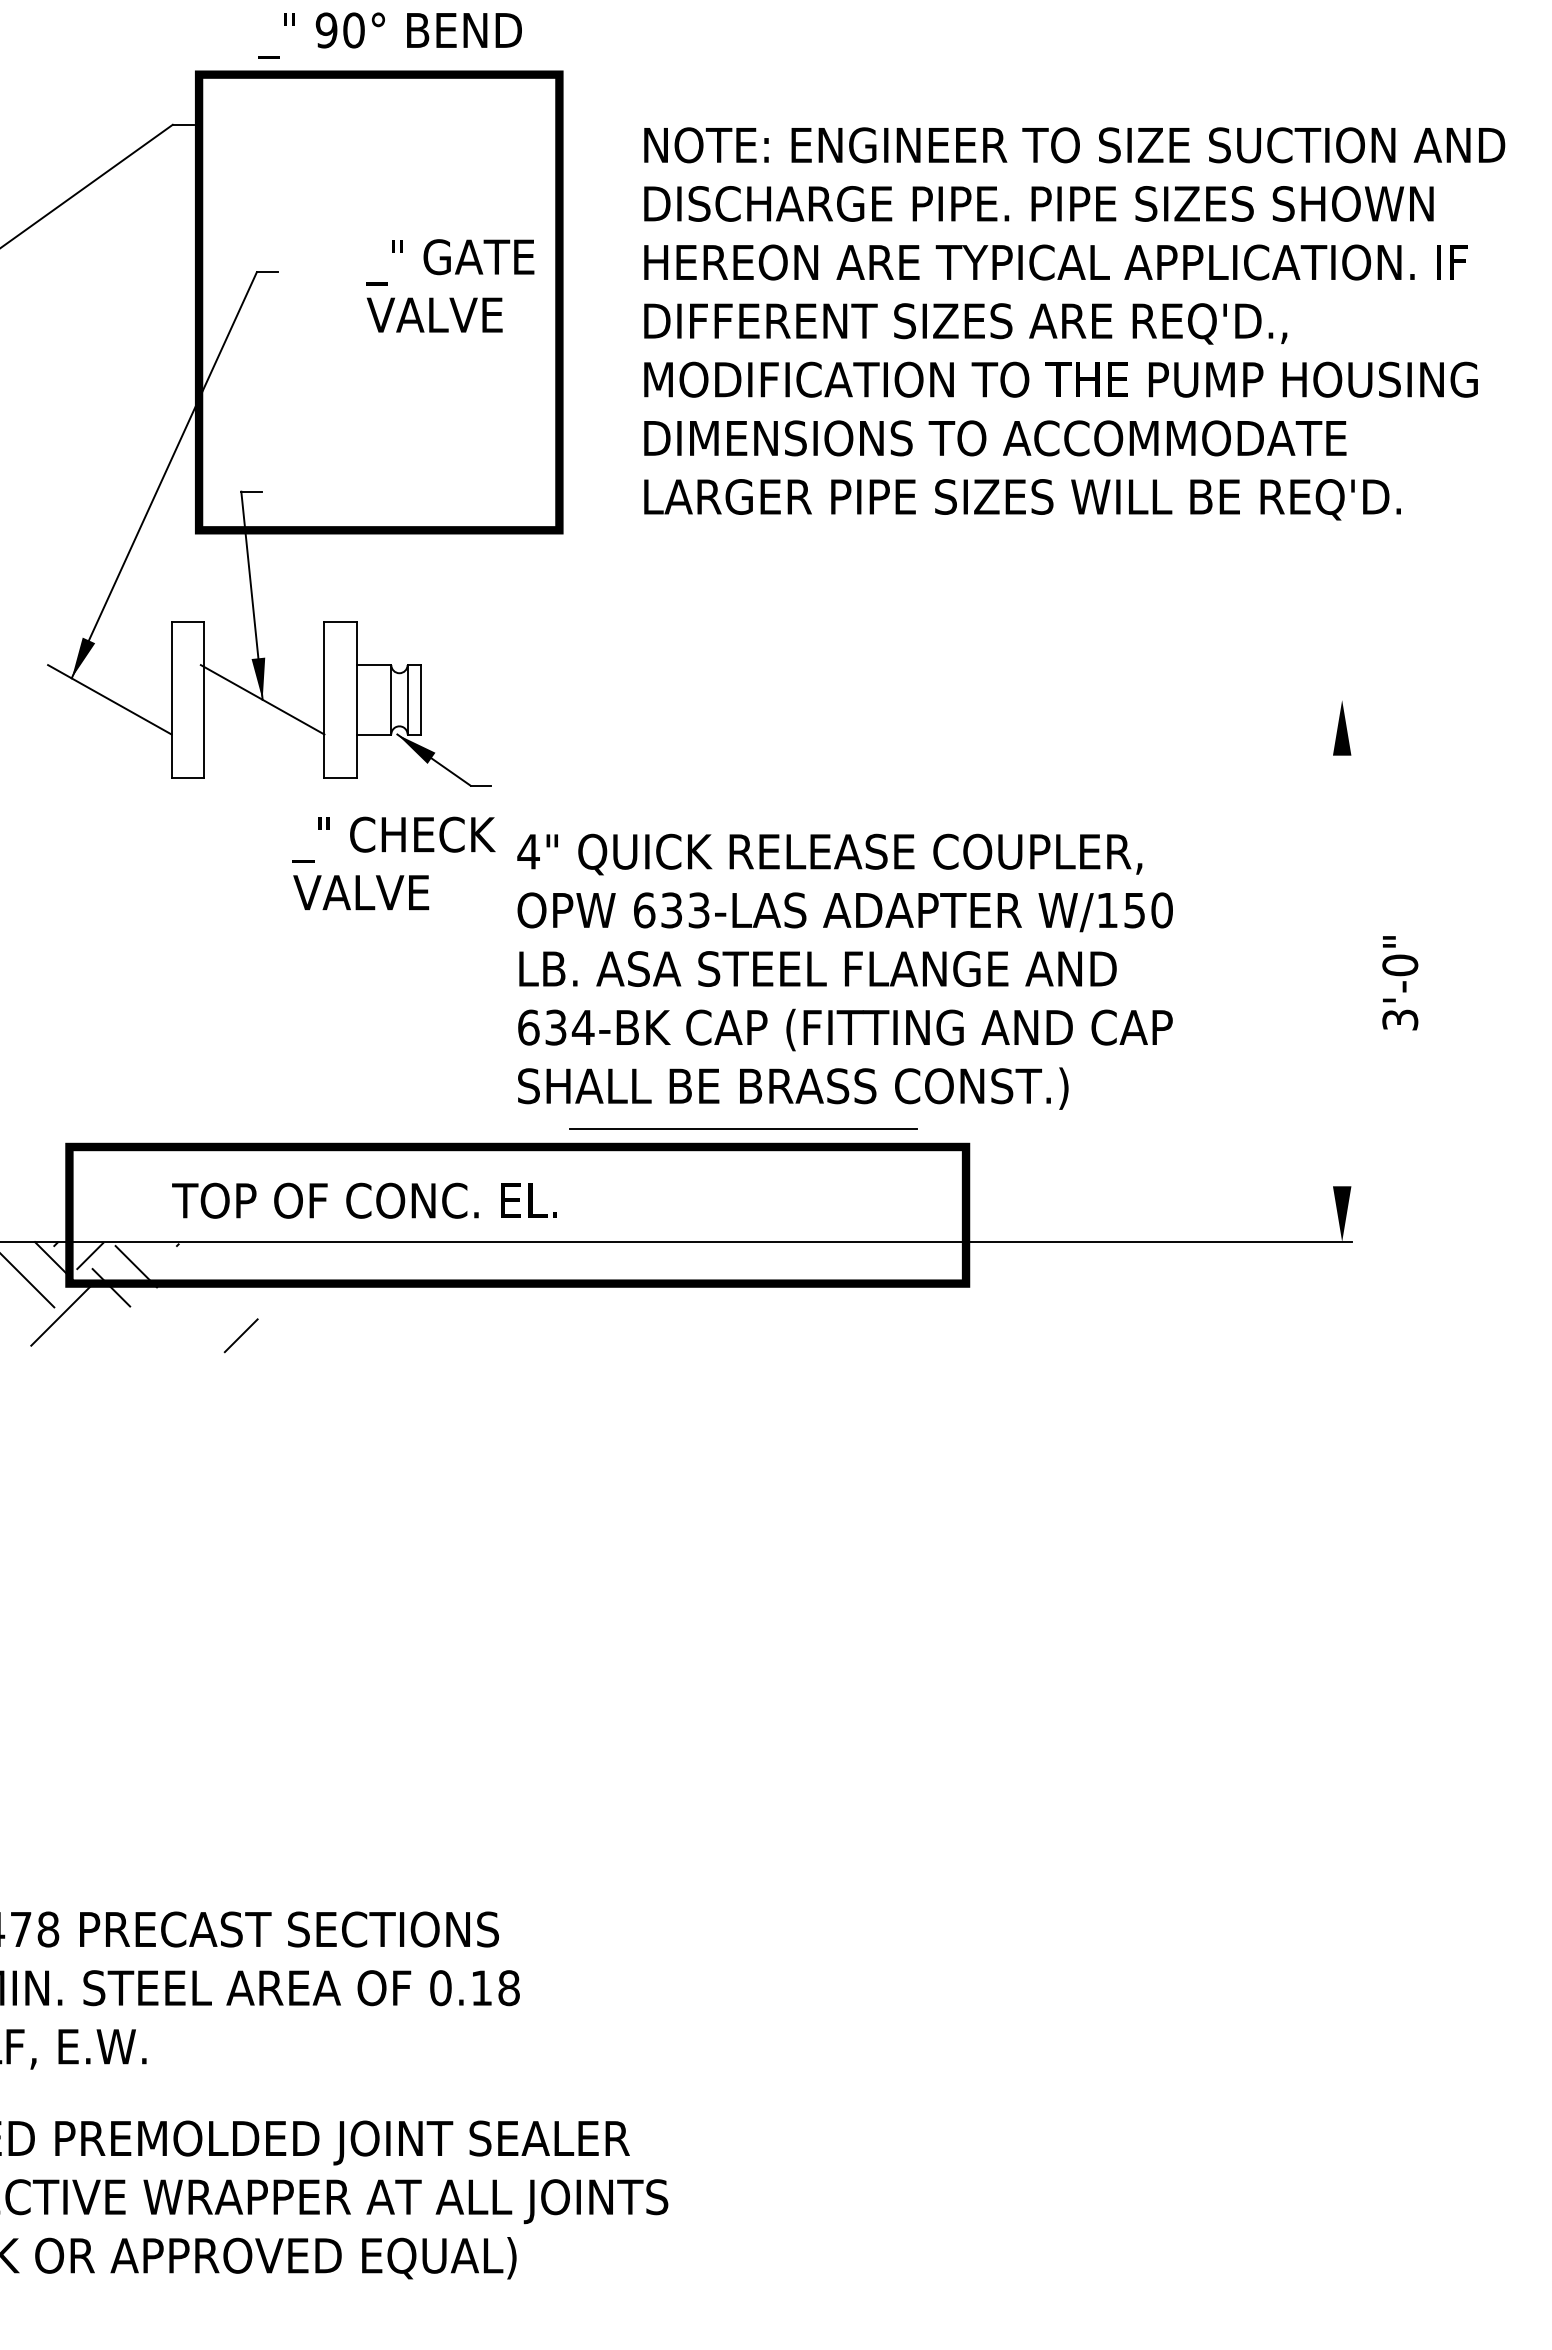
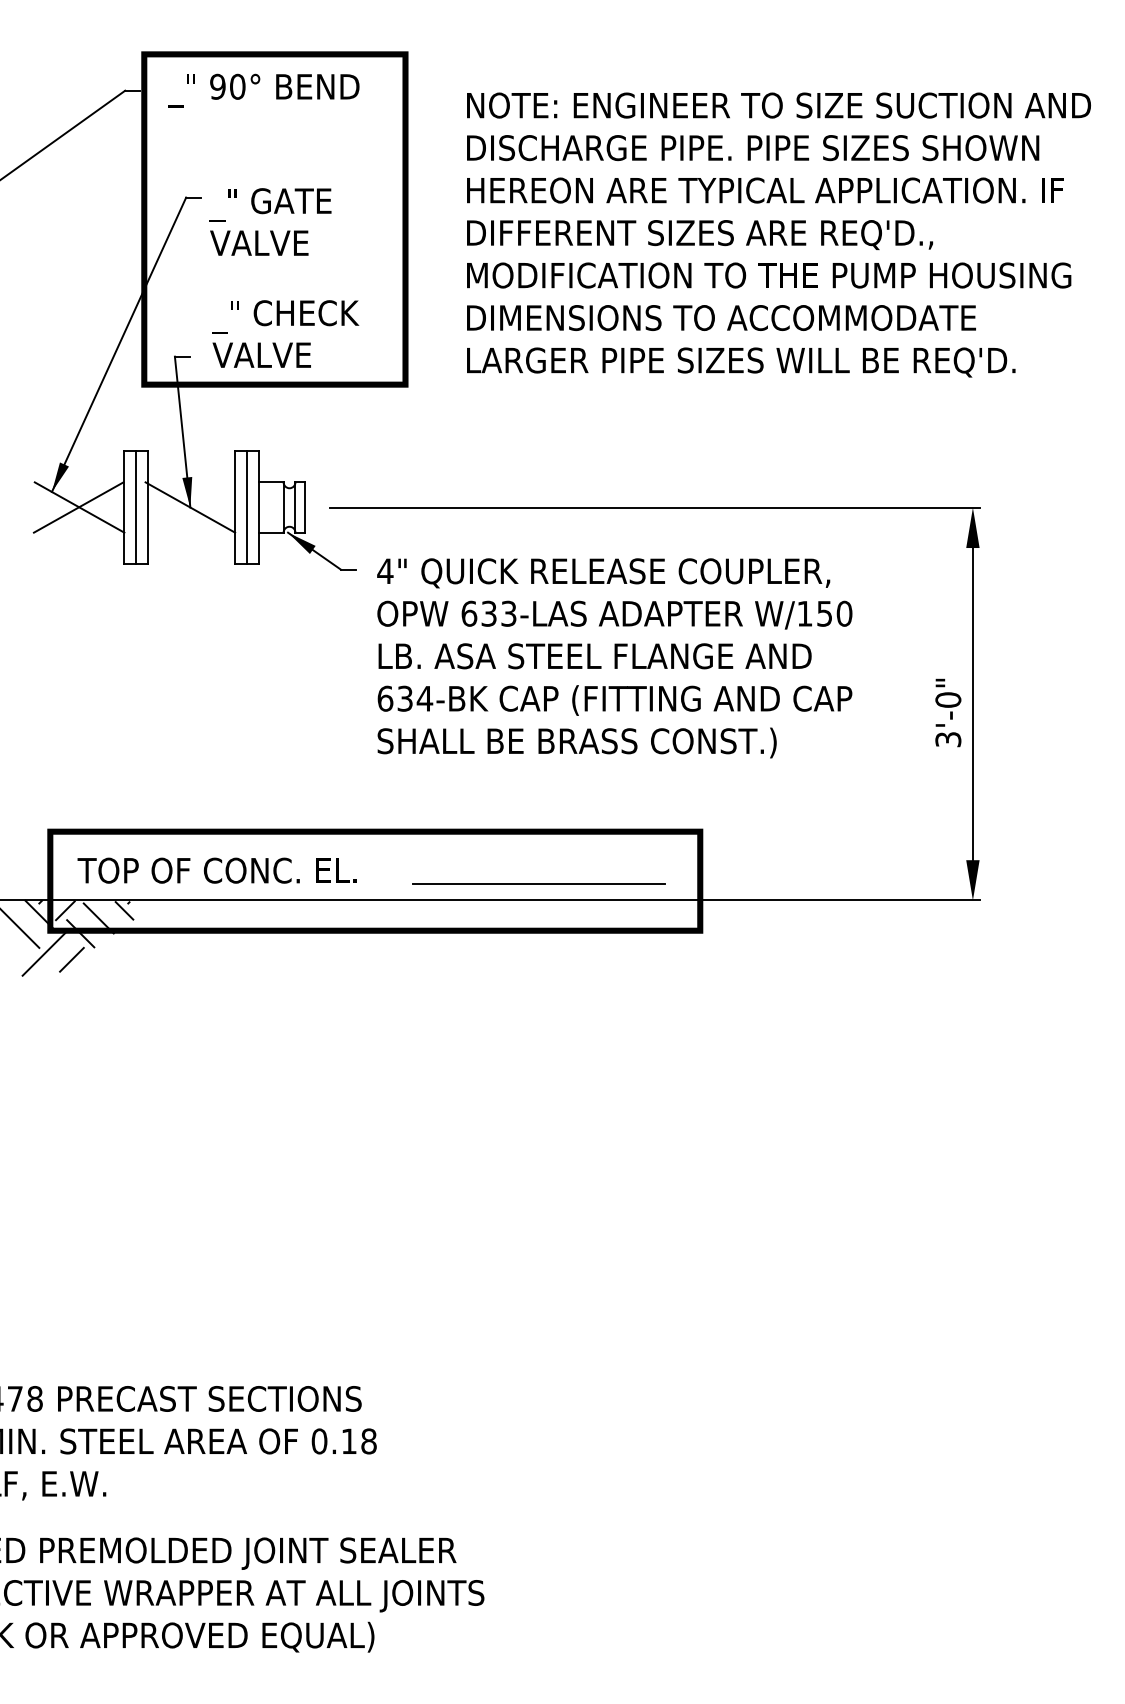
text: (389, 35) -> (263, 90), moved
text: (450, 285) -> (270, 221), moved
line: (108, 699) -> (78, 507), added
line: (187, 699) -> (135, 507), added
line: (340, 699) -> (246, 507), added
line: (903, 700) -> (654, 508), added
text: (393, 863) -> (285, 334), moved
line: (1342, 970) -> (973, 703), added
text: (844, 971) -> (614, 658), moved
text: (1400, 983) -> (948, 713), moved
line: (743, 1128) -> (538, 884), moved
text: (364, 1200) -> (217, 870), moved
line: (171, 1256) -> (124, 911), added
line: (240, 1335) -> (71, 959), moved

